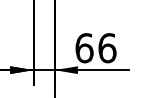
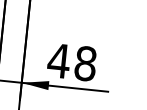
text: (95, 48) -> (71, 62), 66 -> 48

